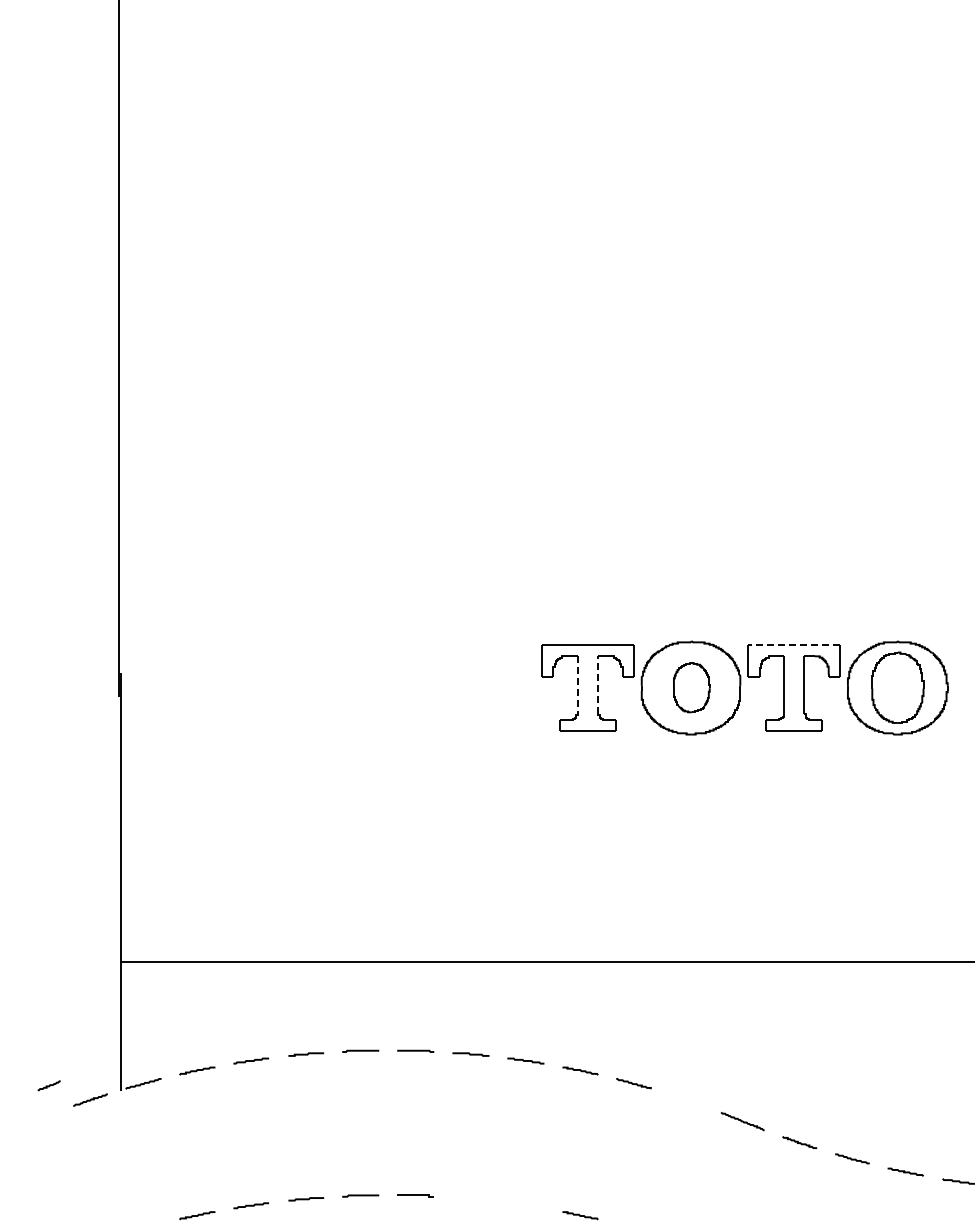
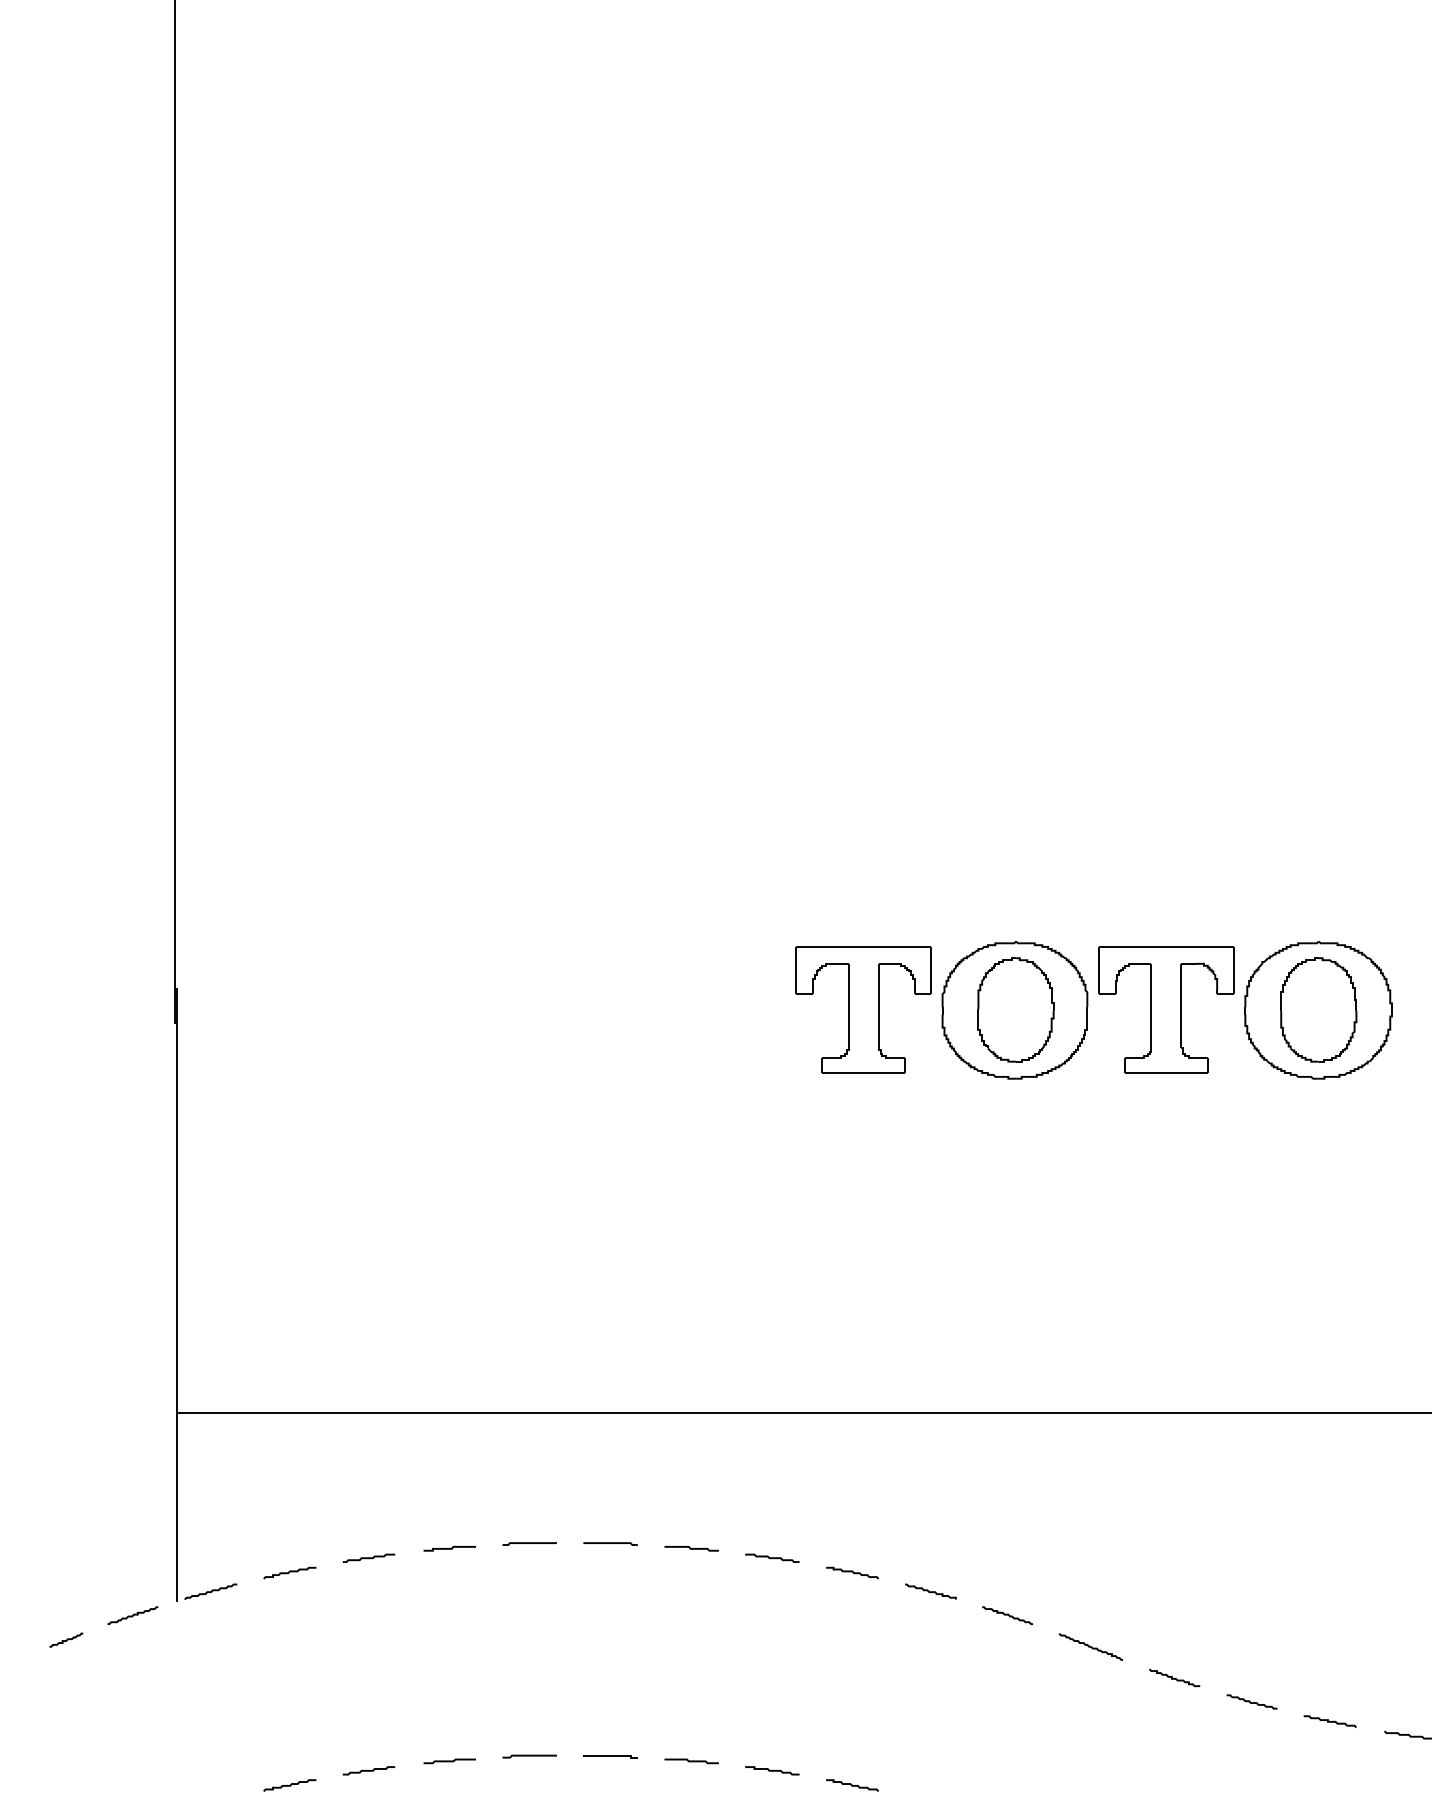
line: (793, 644) -> (1165, 946), dashed -> solid
line: (577, 685) -> (848, 1006), dashed -> solid
line: (598, 685) -> (879, 1006), dashed -> solid
part: (691, 687) -> (1015, 1009), size x1.43
line: (48, 1085) -> (65, 1639), moved
line: (685, 1099) -> (1006, 1614), added
line: (470, 1199) -> (691, 1761), added
line: (525, 1205) -> (771, 1770), added

